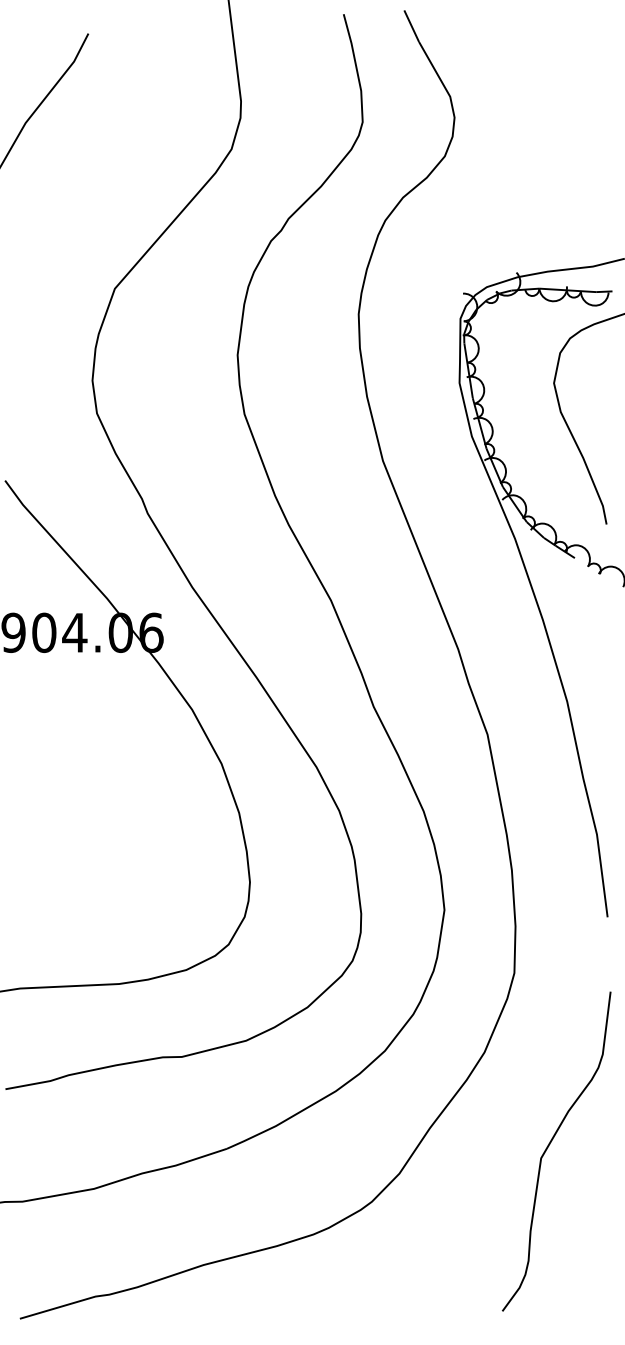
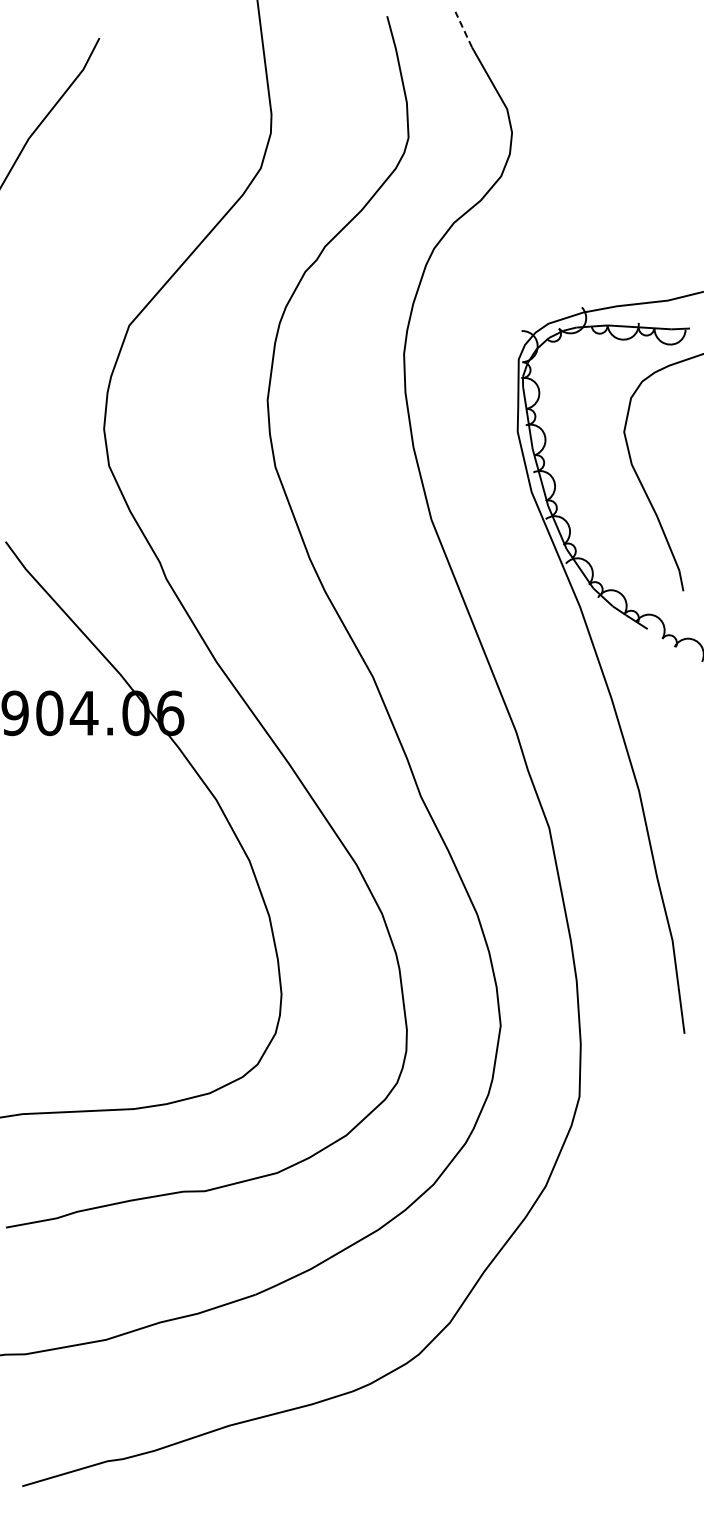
line: (411, 26) -> (463, 29), solid -> dashed
curve: (548, 1146) -> (618, 1292), removed

